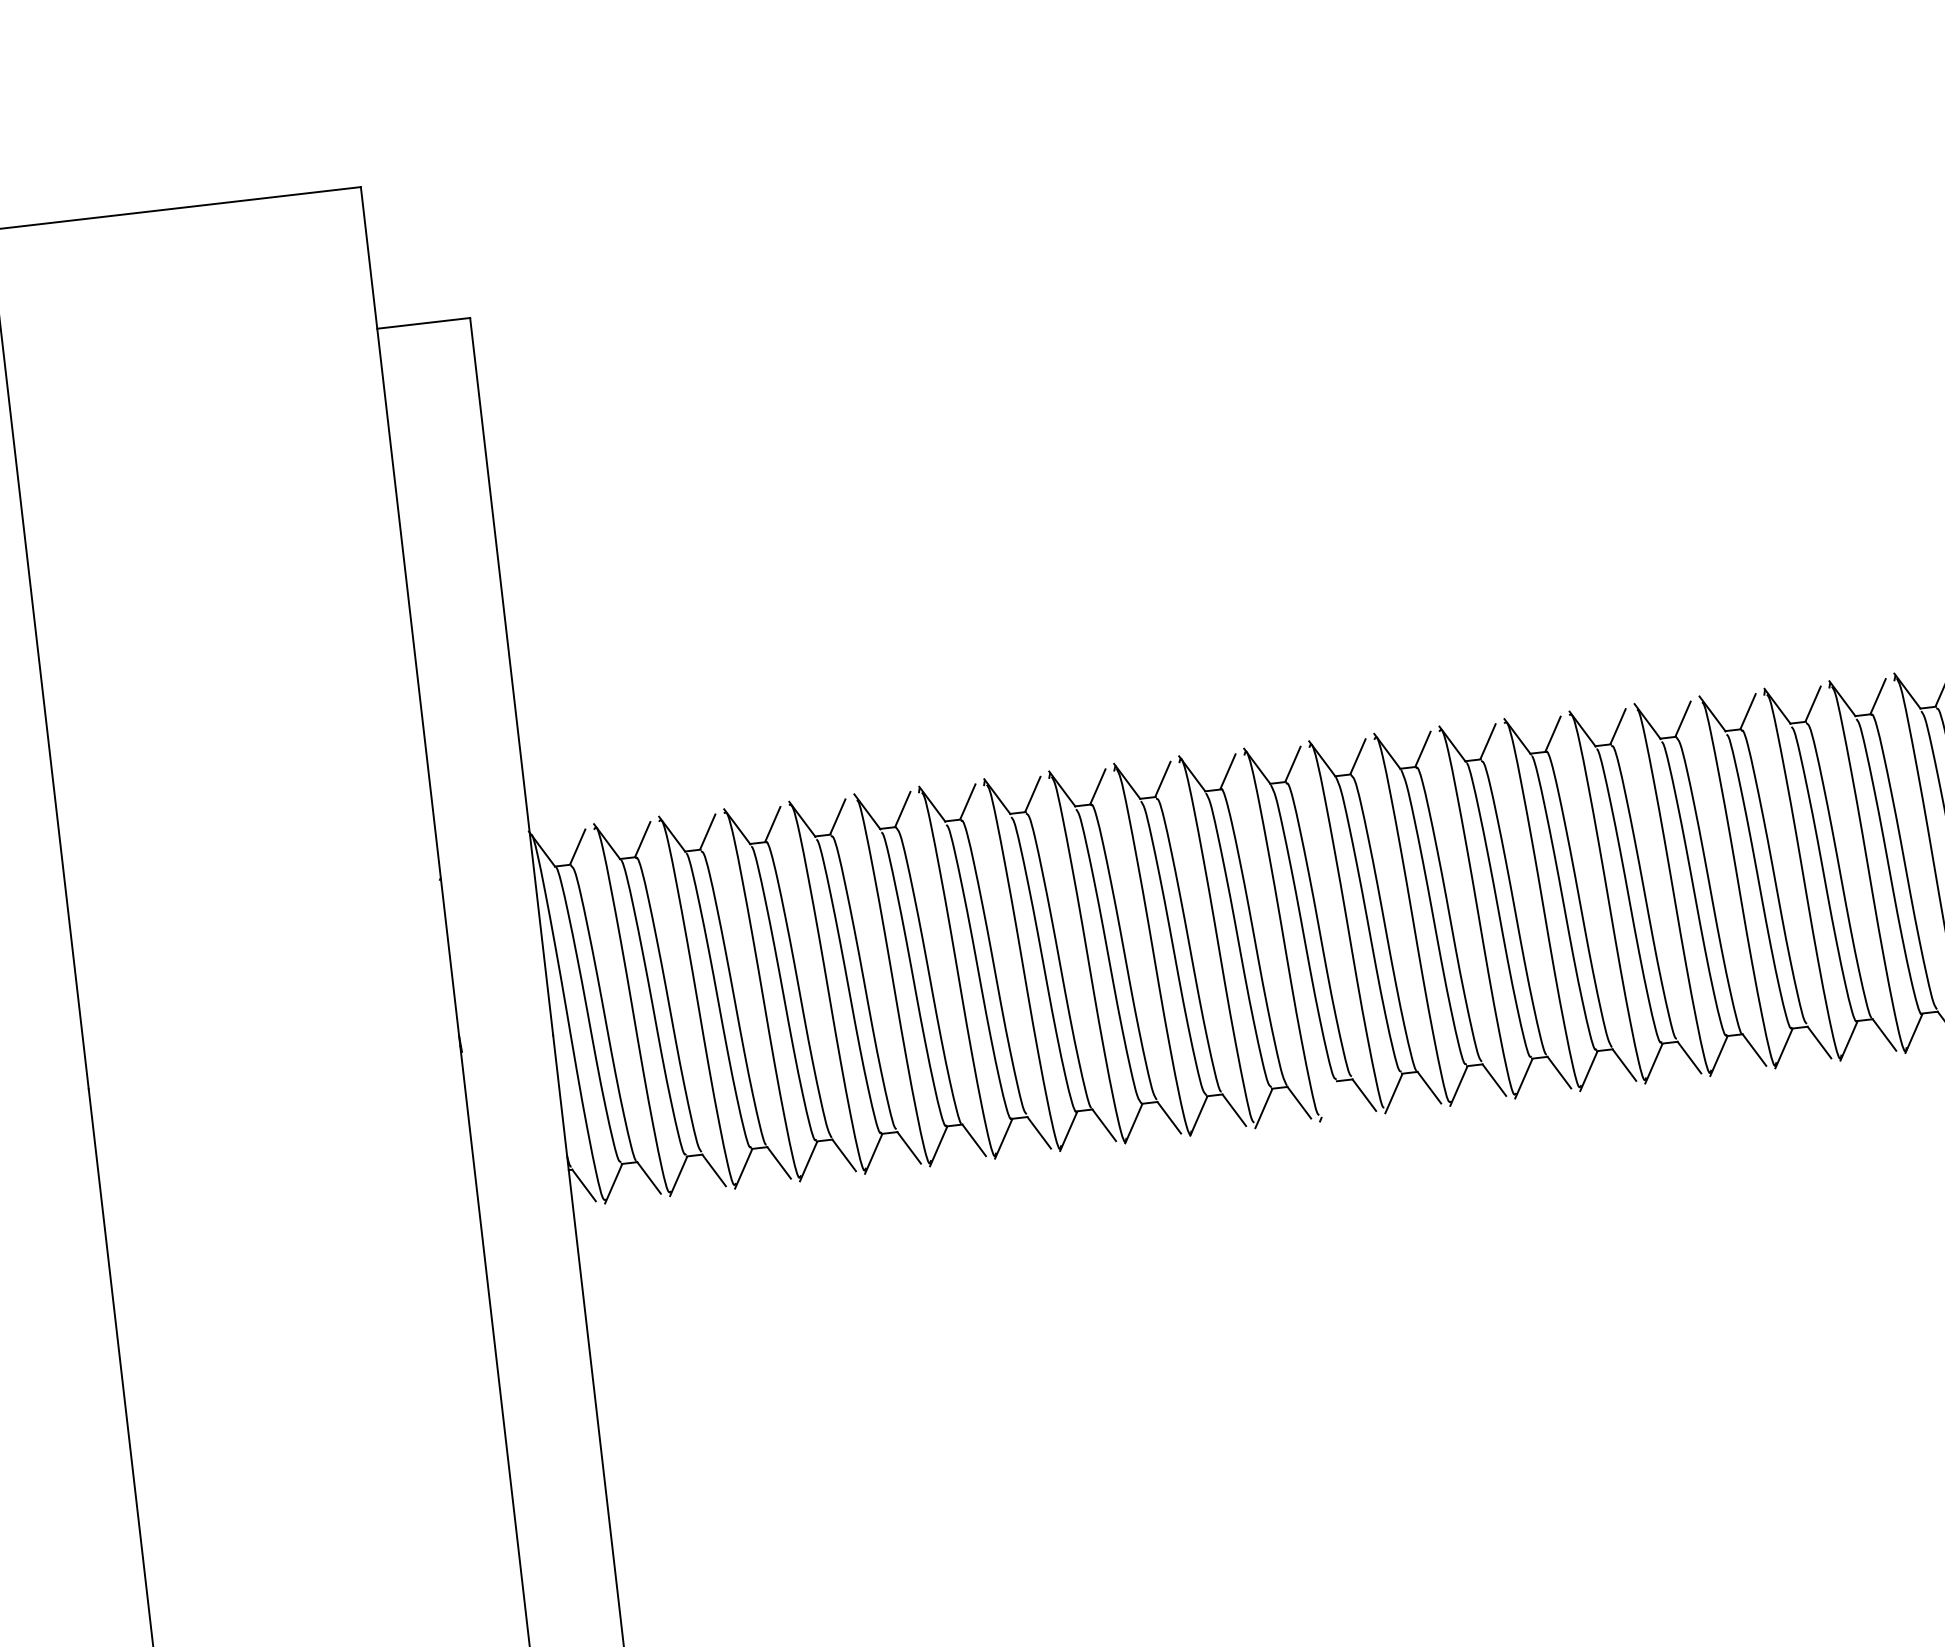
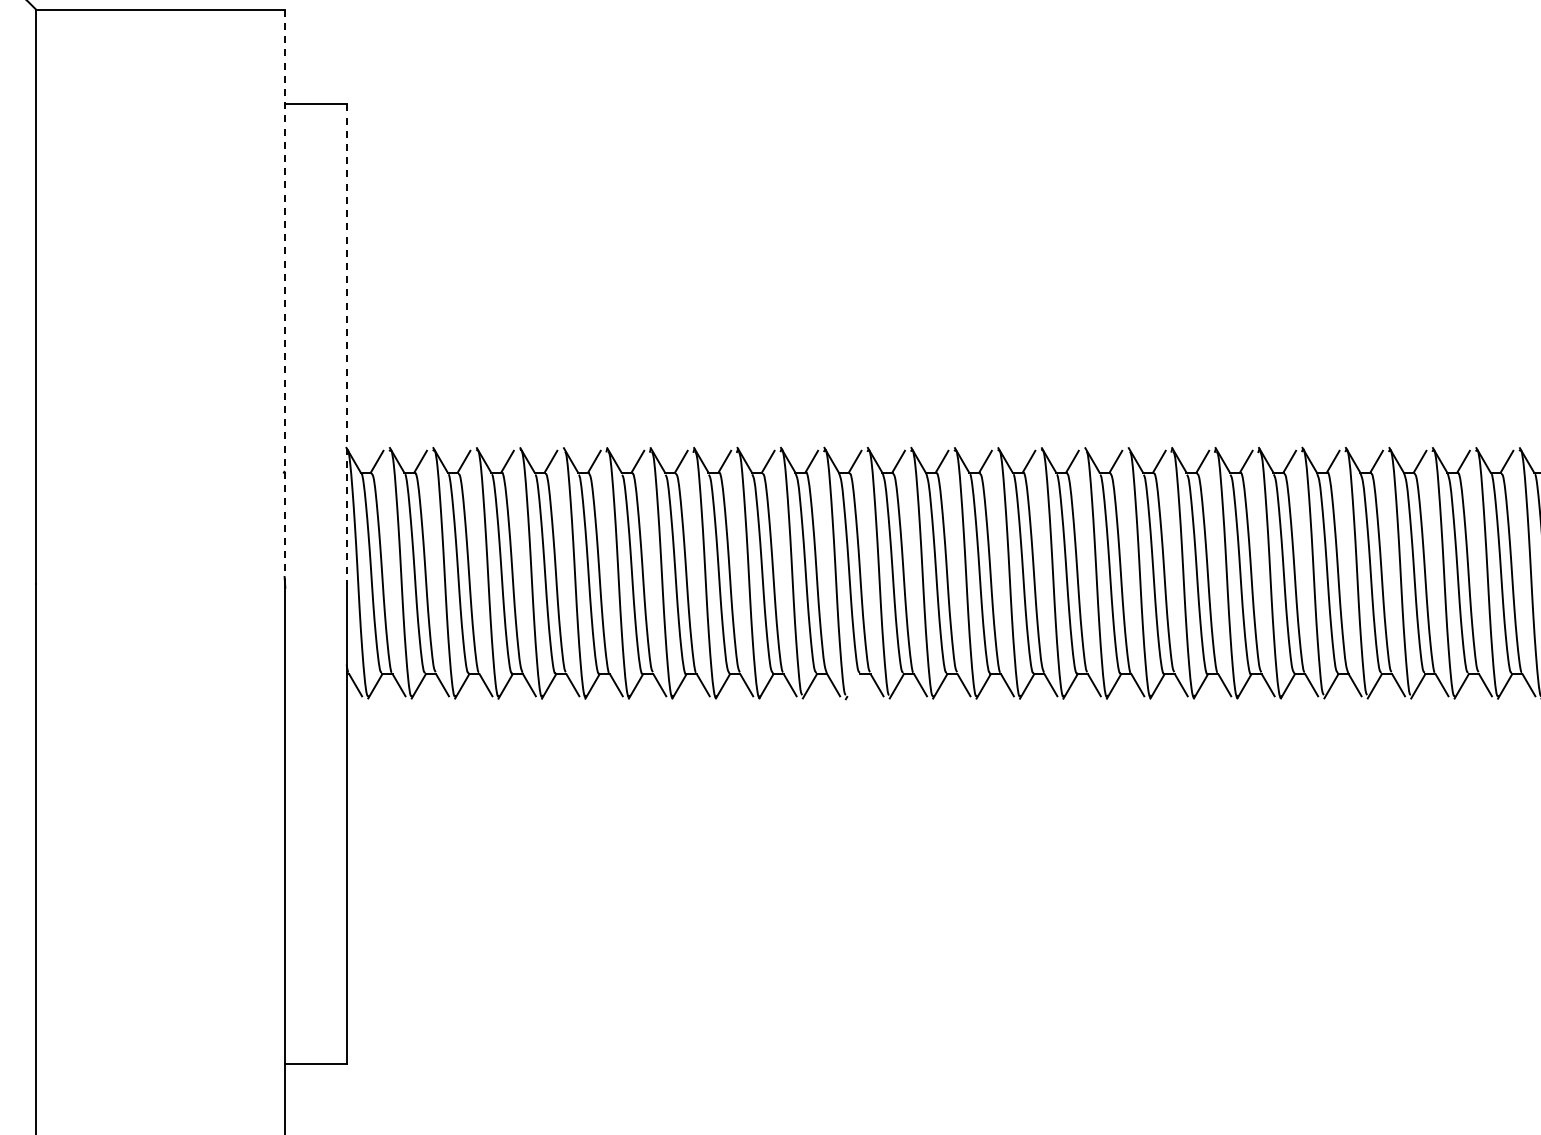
line: (410, 617) -> (284, 297), solid -> dashed
line: (511, 677) -> (346, 344), solid -> dashed

